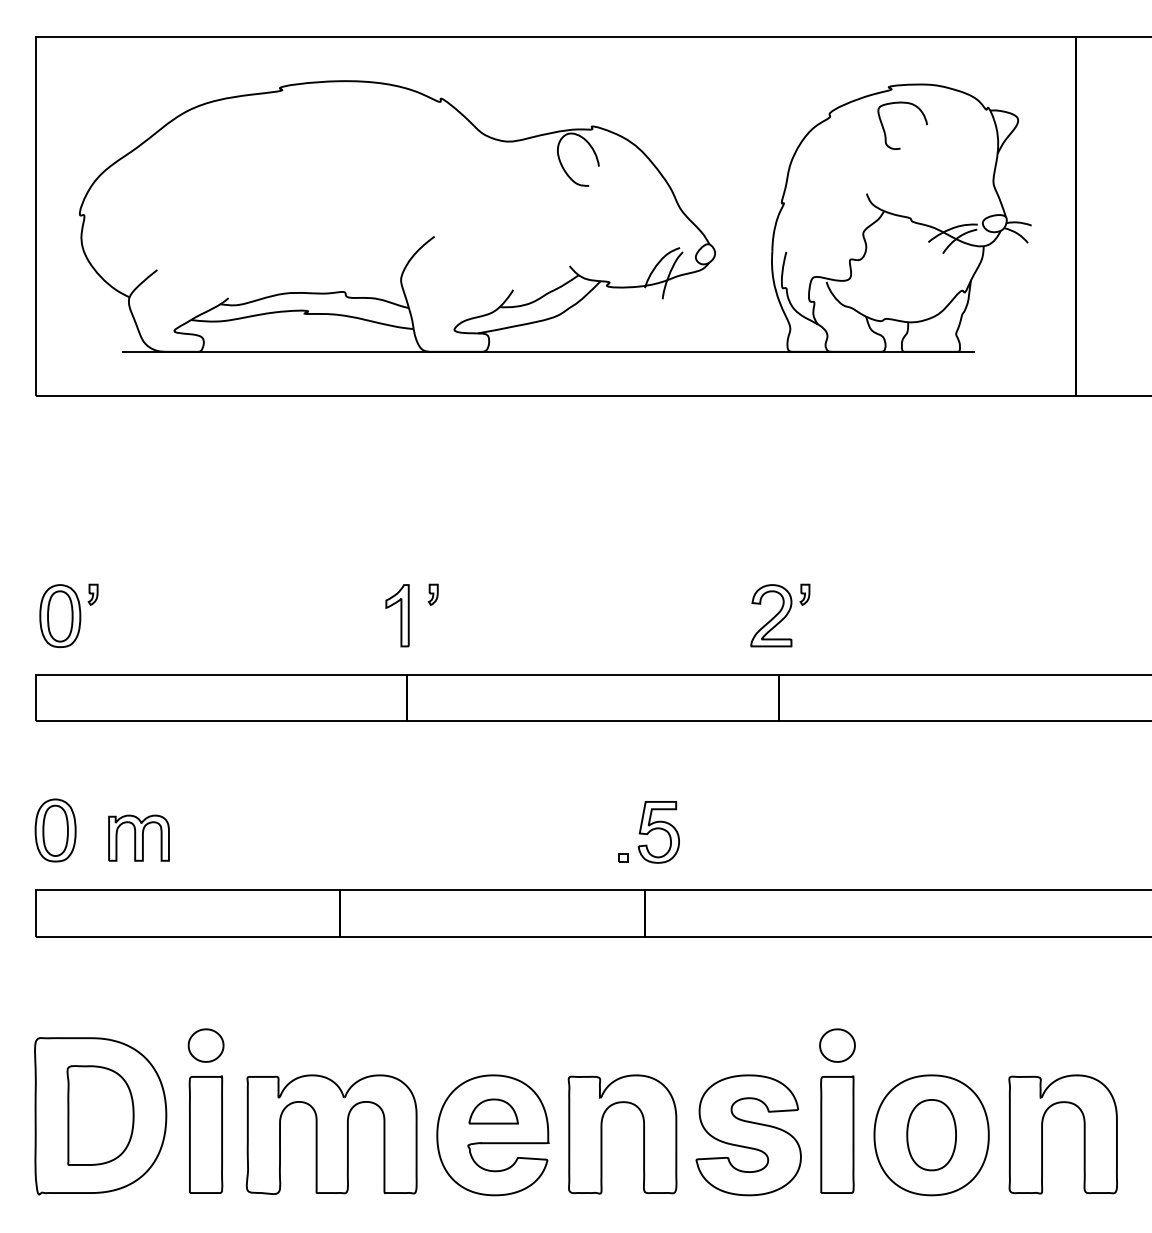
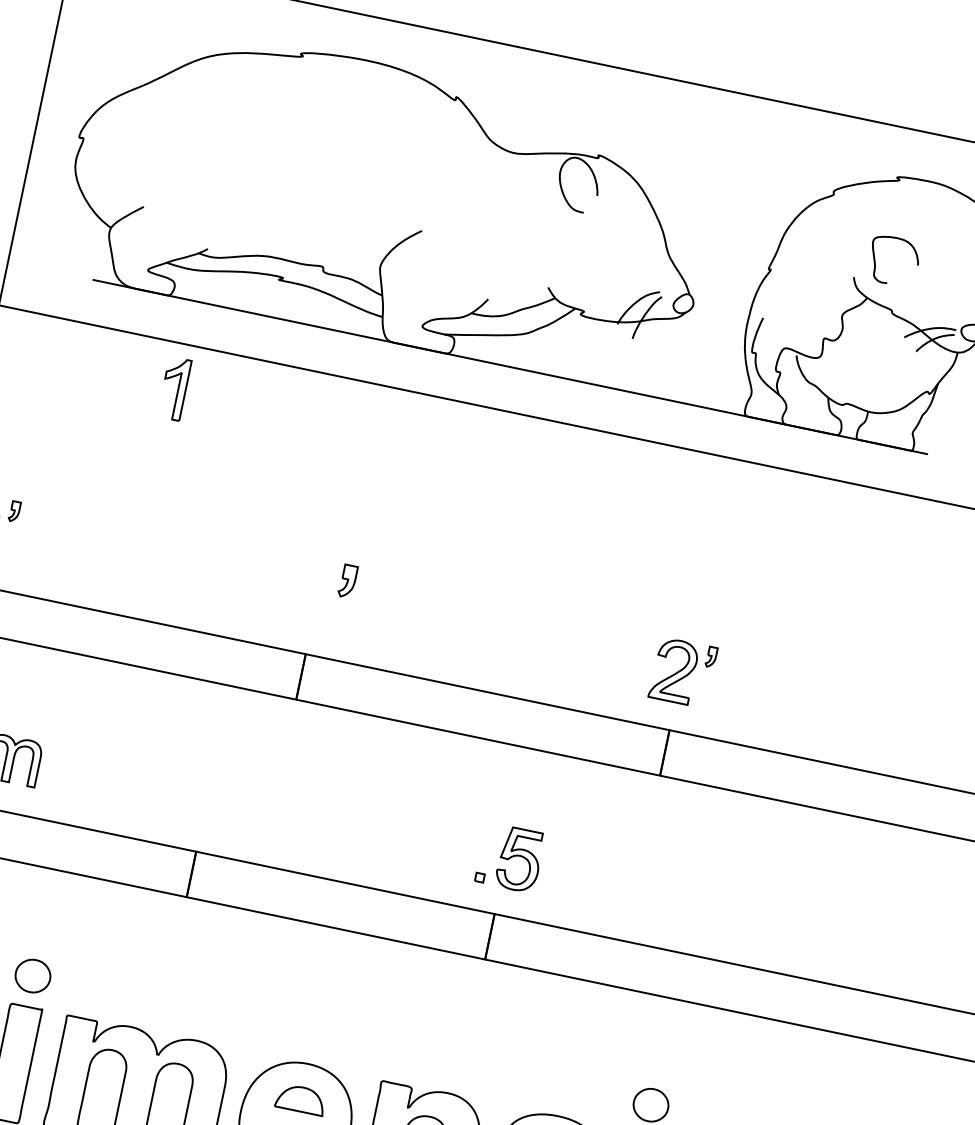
curve: (885, 131) -> (875, 263), moved
part: (432, 594) -> (346, 580), size x1.6
part: (397, 615) -> (174, 388), moved

